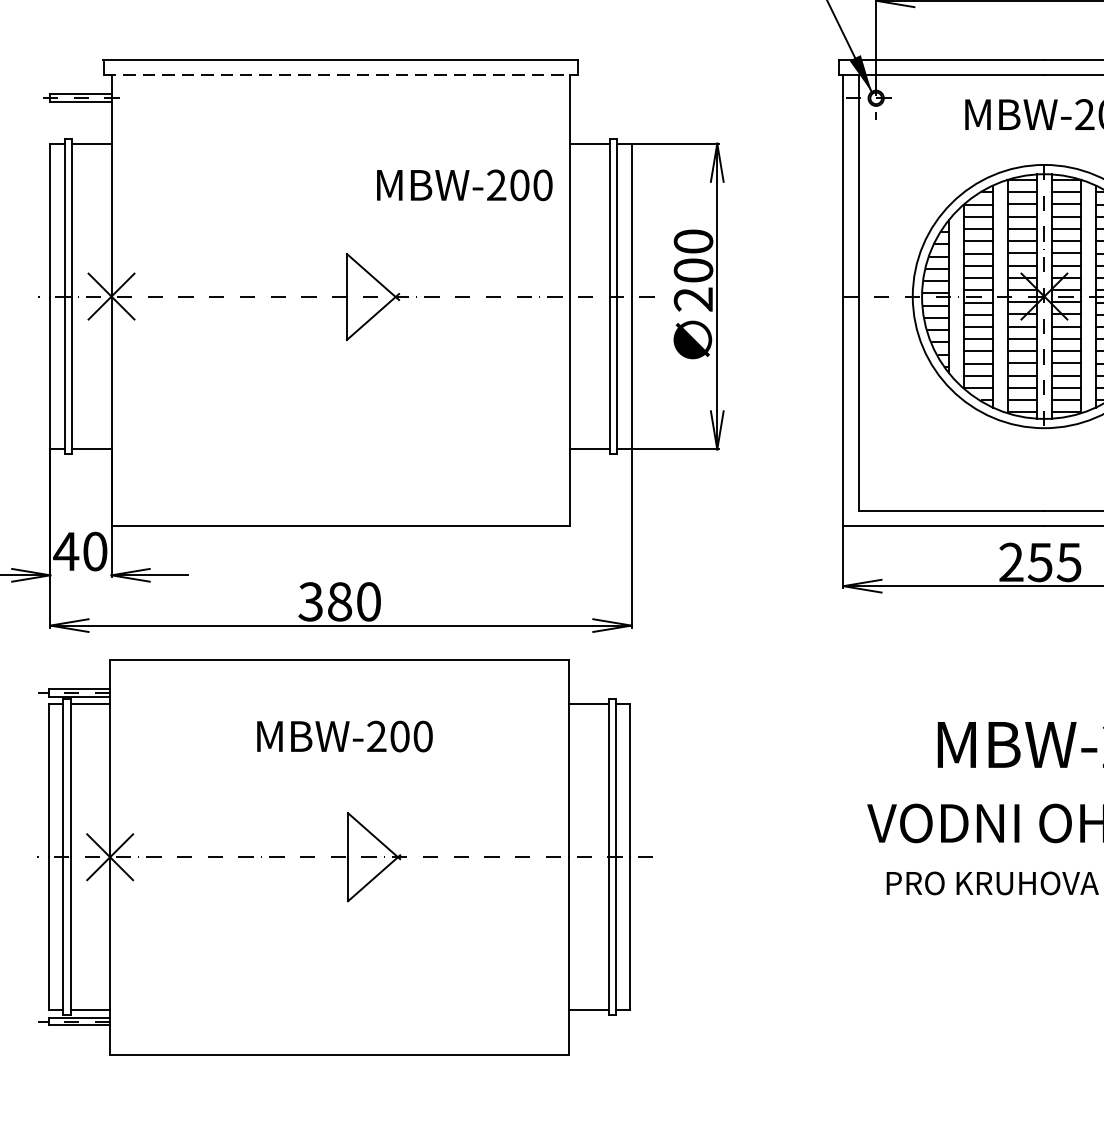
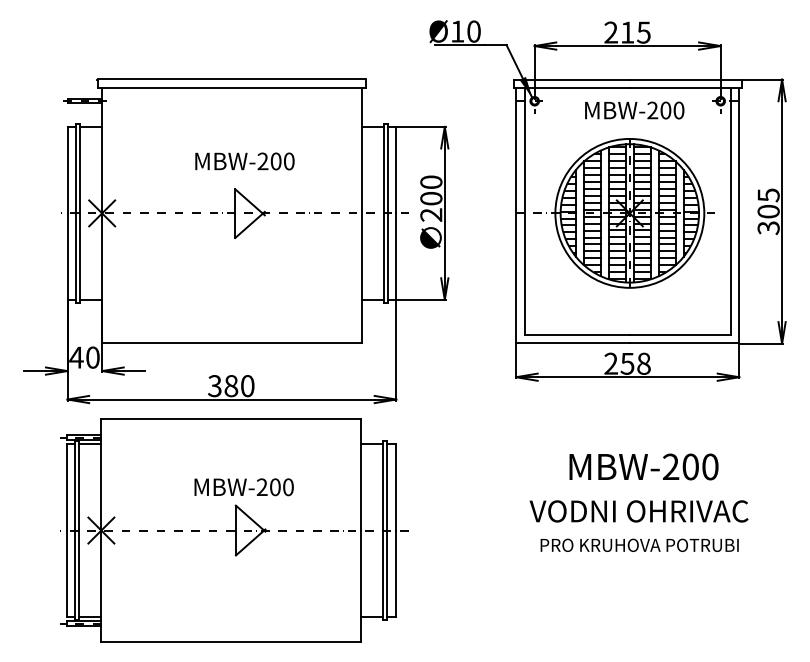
line: (341, 73) -> (232, 87), dashed -> solid
text: (463, 185) -> (244, 161), moved
text: (1068, 561) -> (643, 363), 255 -> 258
text: (343, 736) -> (243, 487), moved

